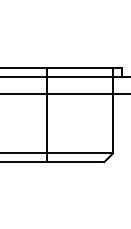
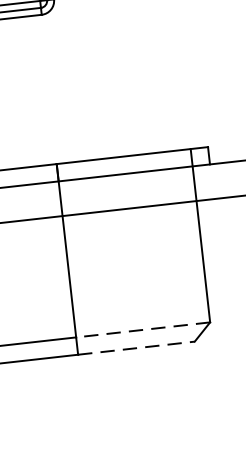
line: (80, 153) -> (144, 329), solid -> dashed
line: (75, 161) -> (135, 347), solid -> dashed

